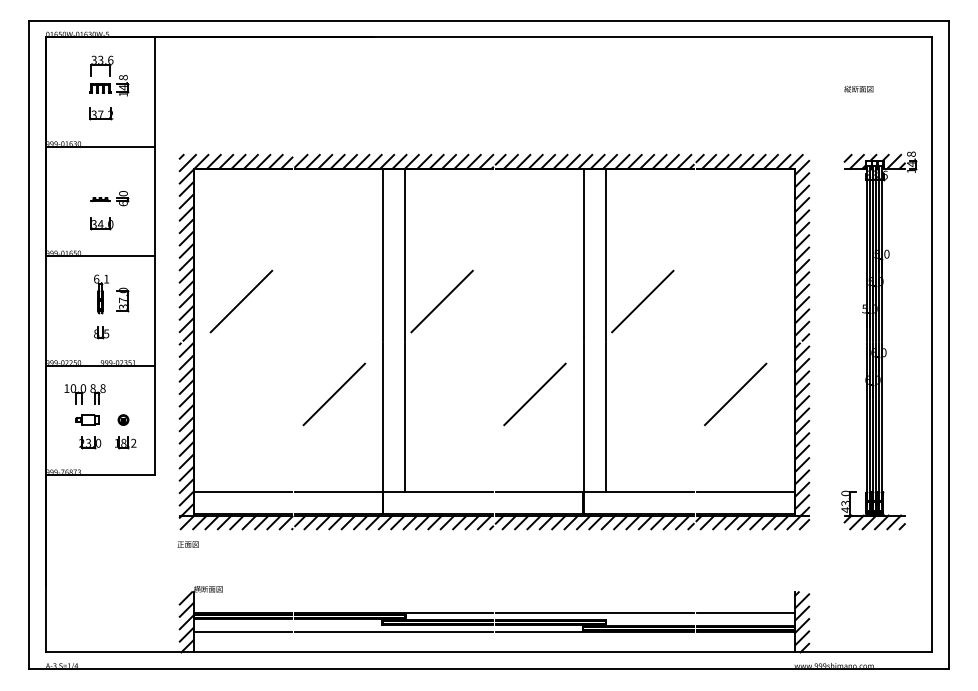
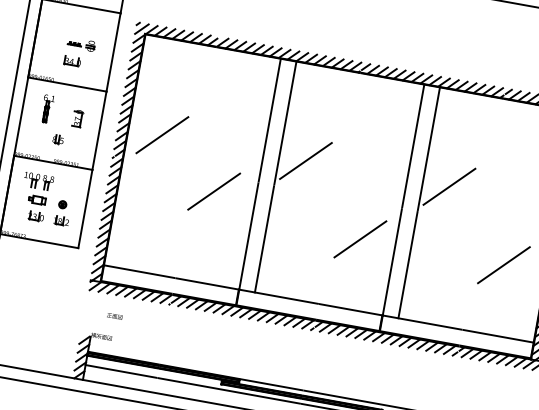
part: (101, 294) -> (47, 109), moved
line: (334, 394) -> (214, 191), moved
text: (187, 544) -> (114, 316), moved

